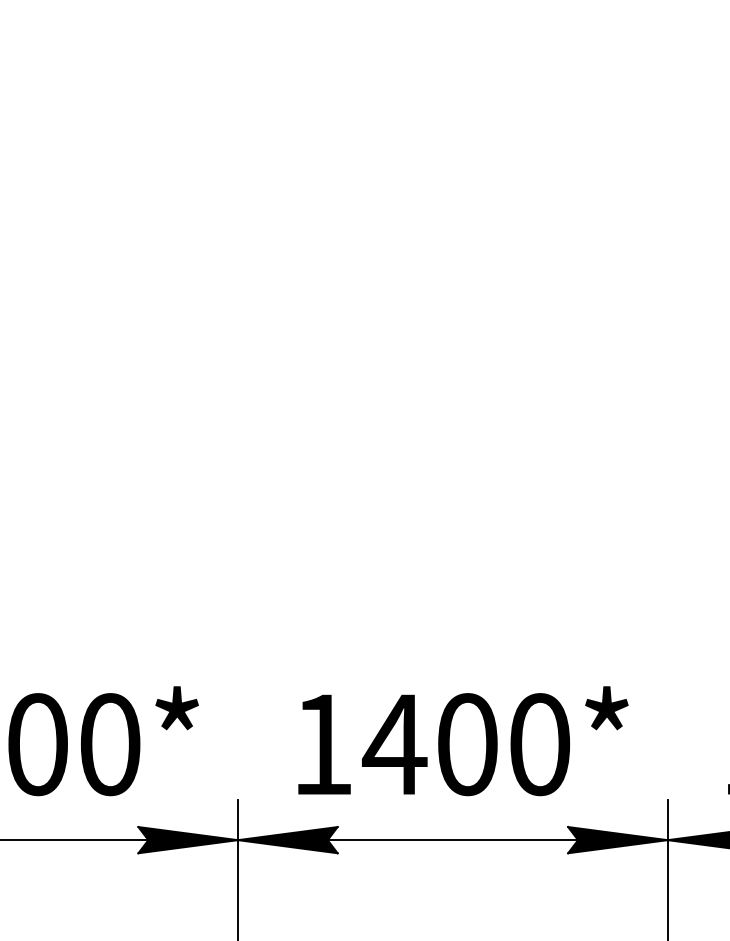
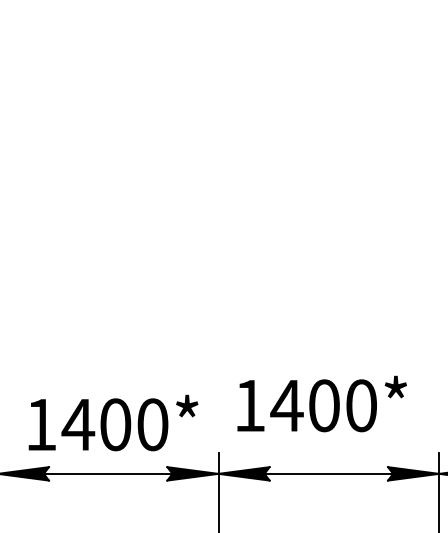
text: (461, 740) -> (321, 403), moved

